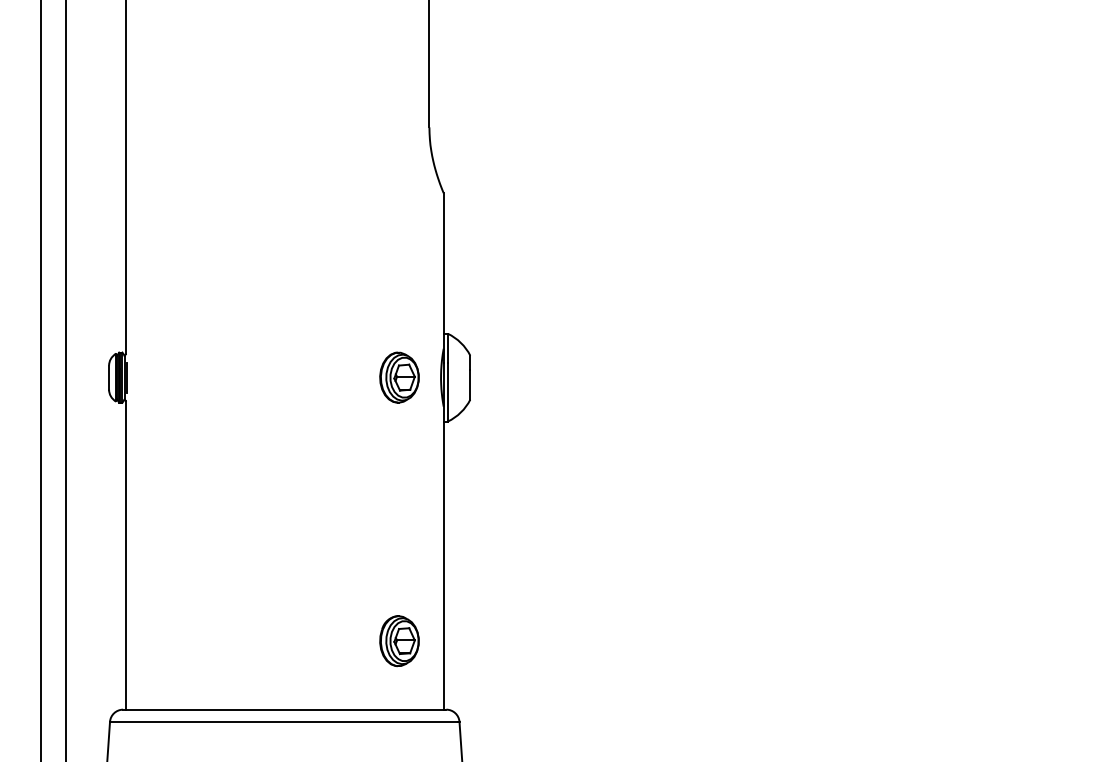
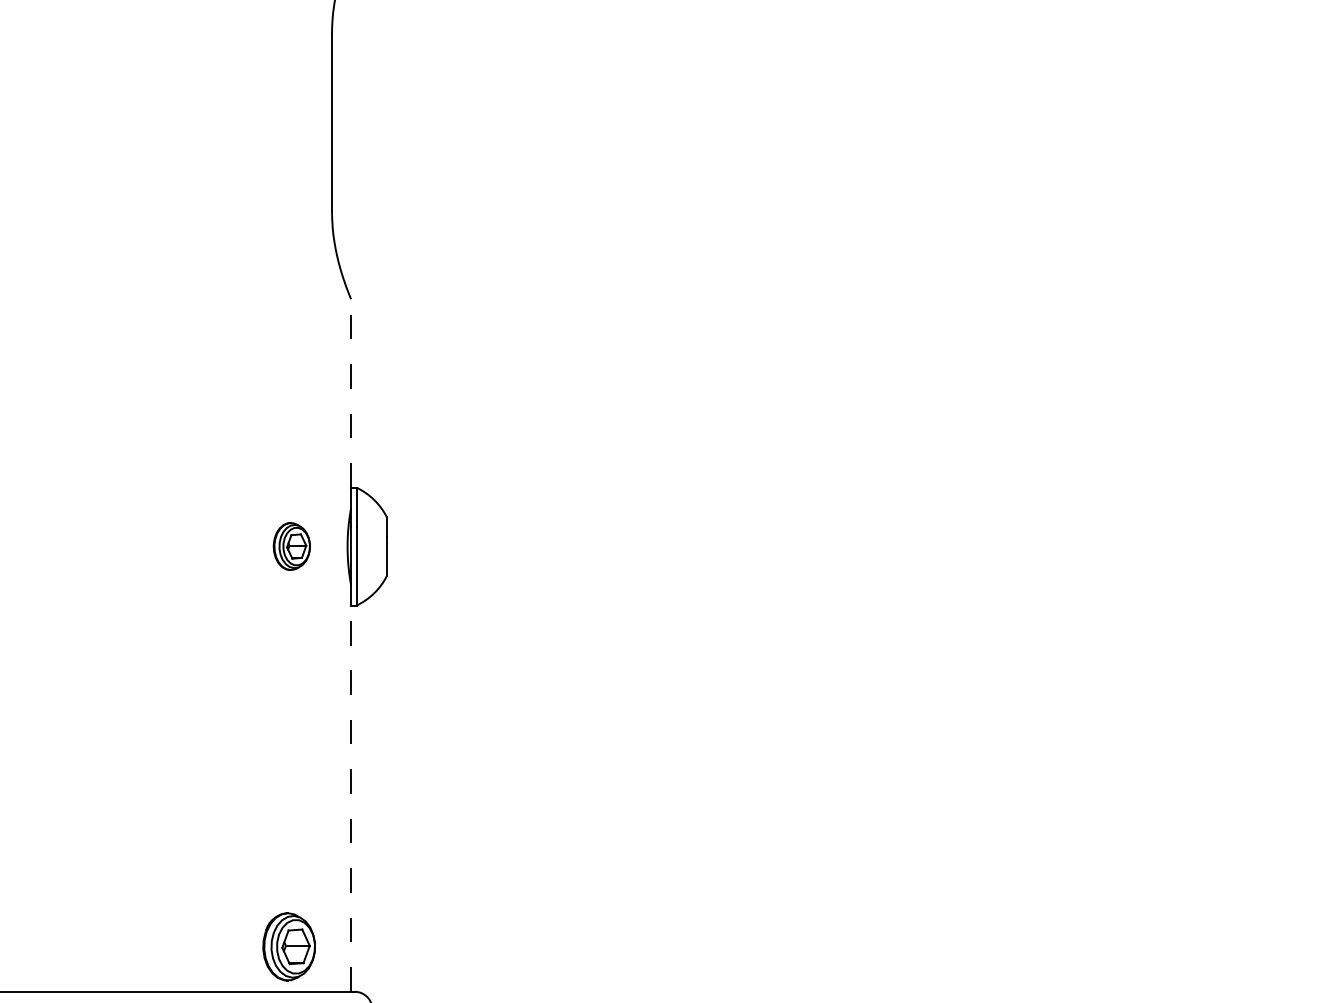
line: (443, 262) -> (350, 392), solid -> dashed
part: (399, 377) -> (291, 546), size x0.7
line: (443, 565) -> (350, 798), solid -> dashed
part: (399, 641) -> (289, 947), moved

